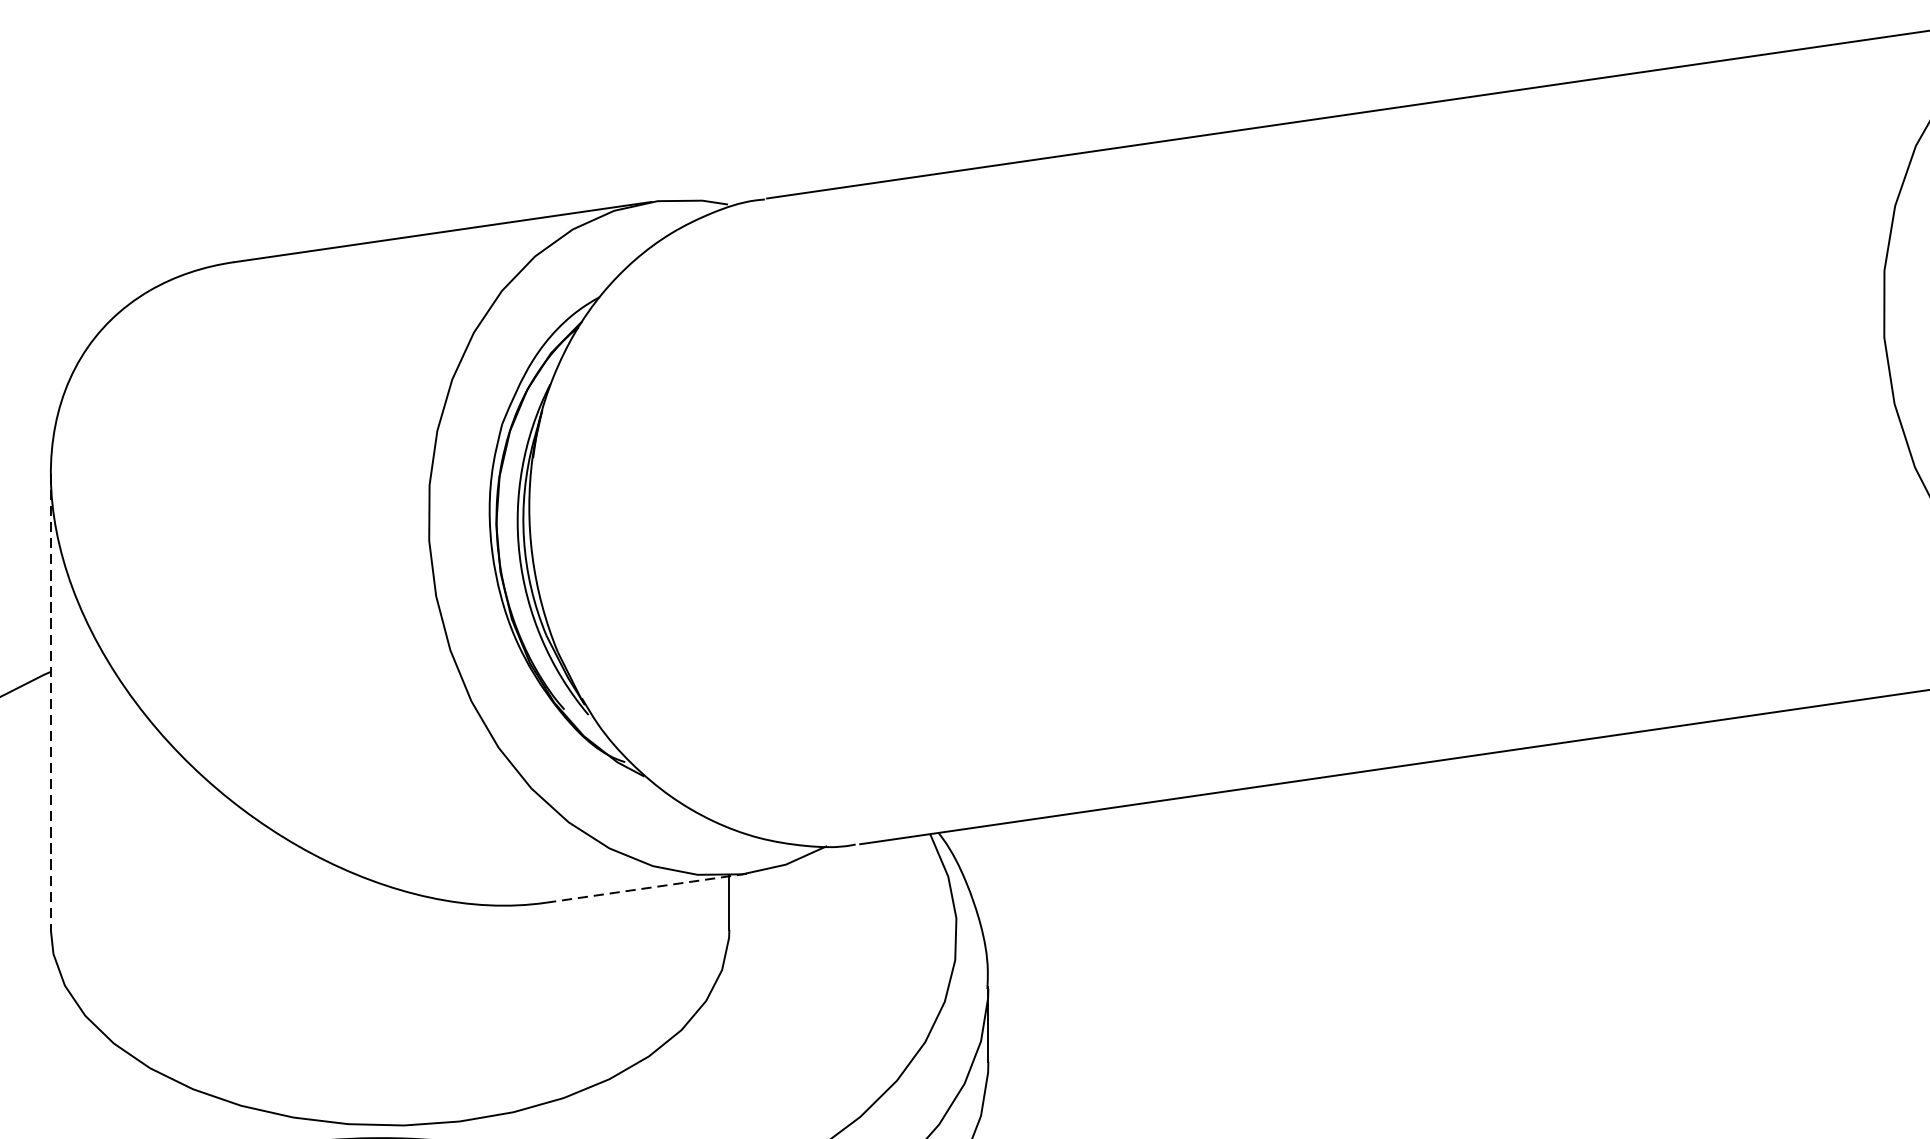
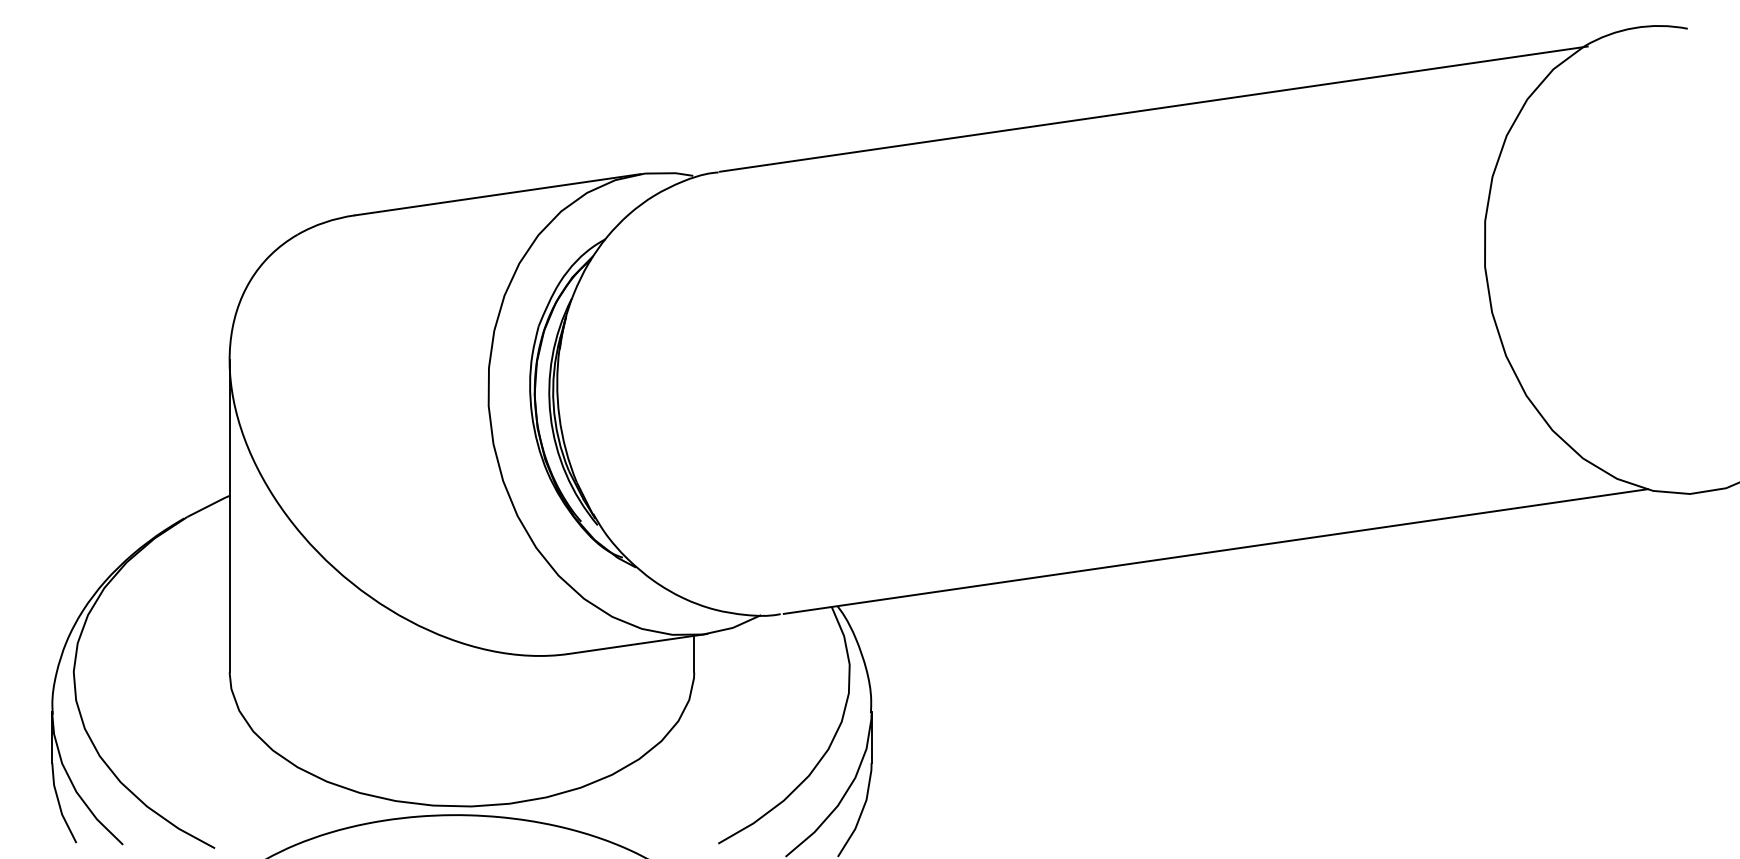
line: (50, 701) -> (229, 516), dashed -> solid
line: (647, 887) -> (638, 643), dashed -> solid

